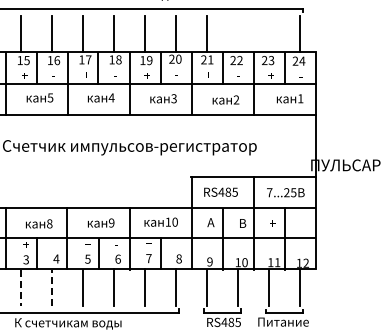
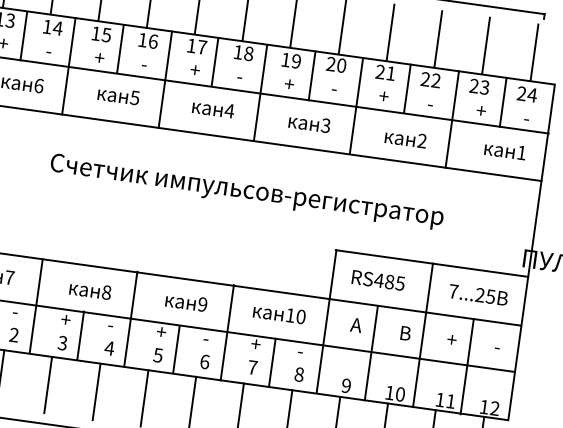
line: (237, 33) -> (437, 38), added
line: (268, 33) -> (485, 45), added
line: (52, 287) -> (97, 391), dashed -> solid
line: (20, 288) -> (47, 386), dashed -> solid

